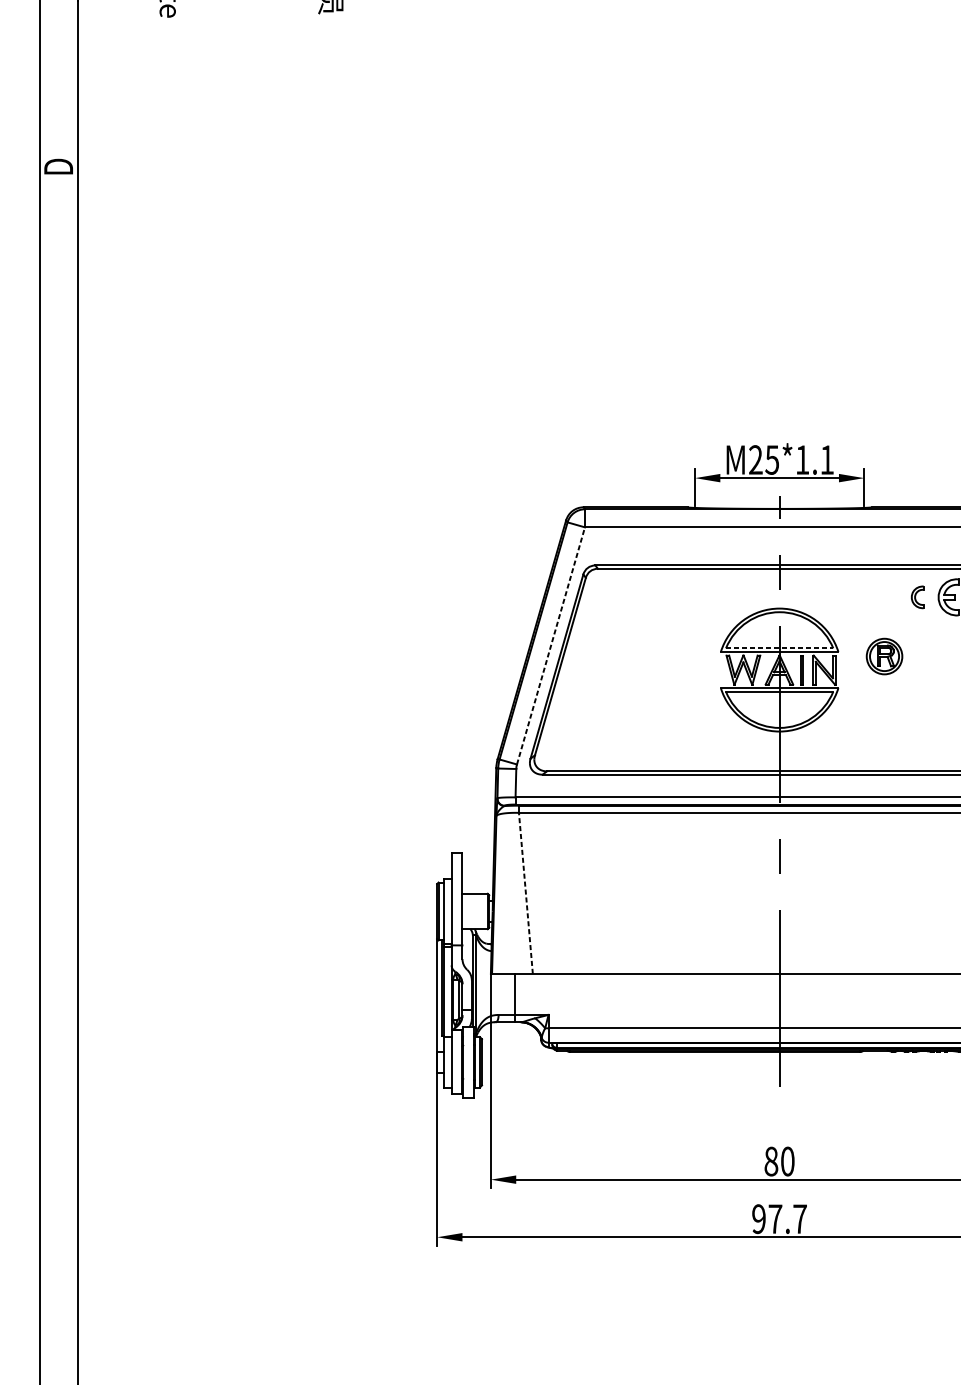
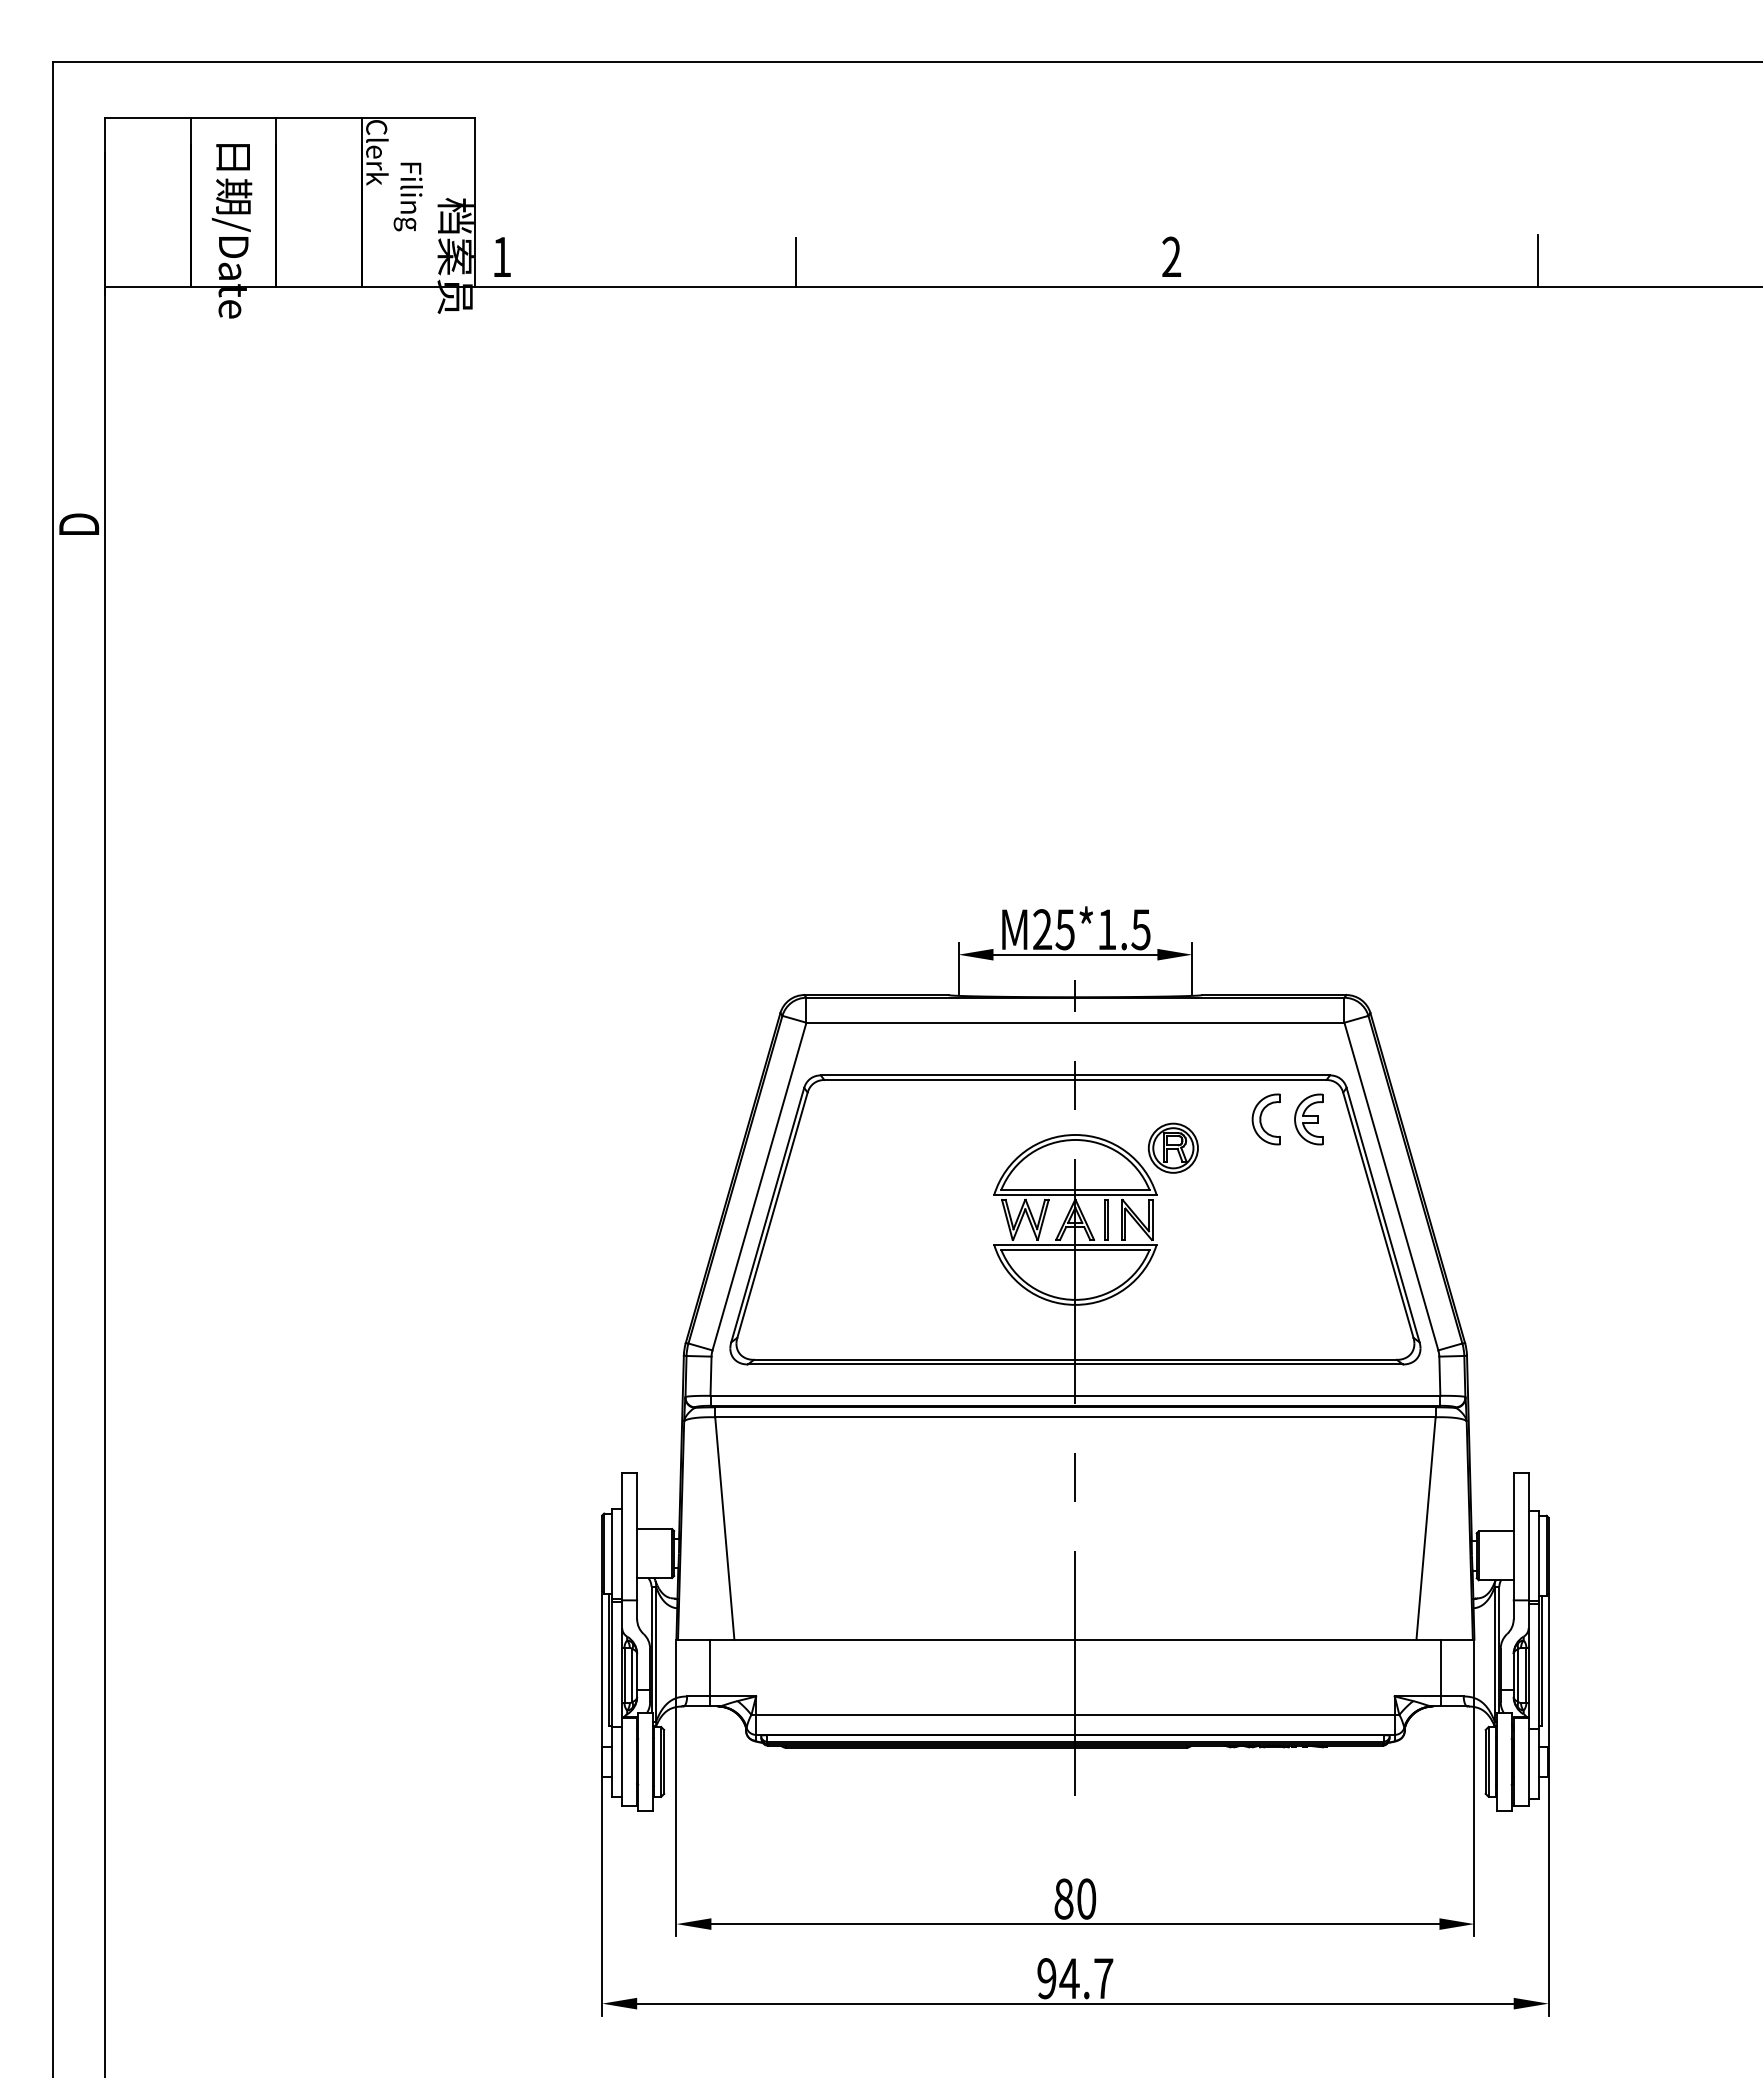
text: (826, 459) -> (1140, 929), M25*1.1 -> M25*1.5
part: (917, 597) -> (1265, 1119), size x1.67
line: (551, 645) -> (759, 1186), dashed -> solid
line: (779, 648) -> (1075, 1189), dashed -> solid
part: (883, 656) -> (1172, 1147), moved
line: (525, 893) -> (724, 1528), dashed -> solid
text: (775, 1219) -> (1069, 1978), 97.7 -> 94.7

